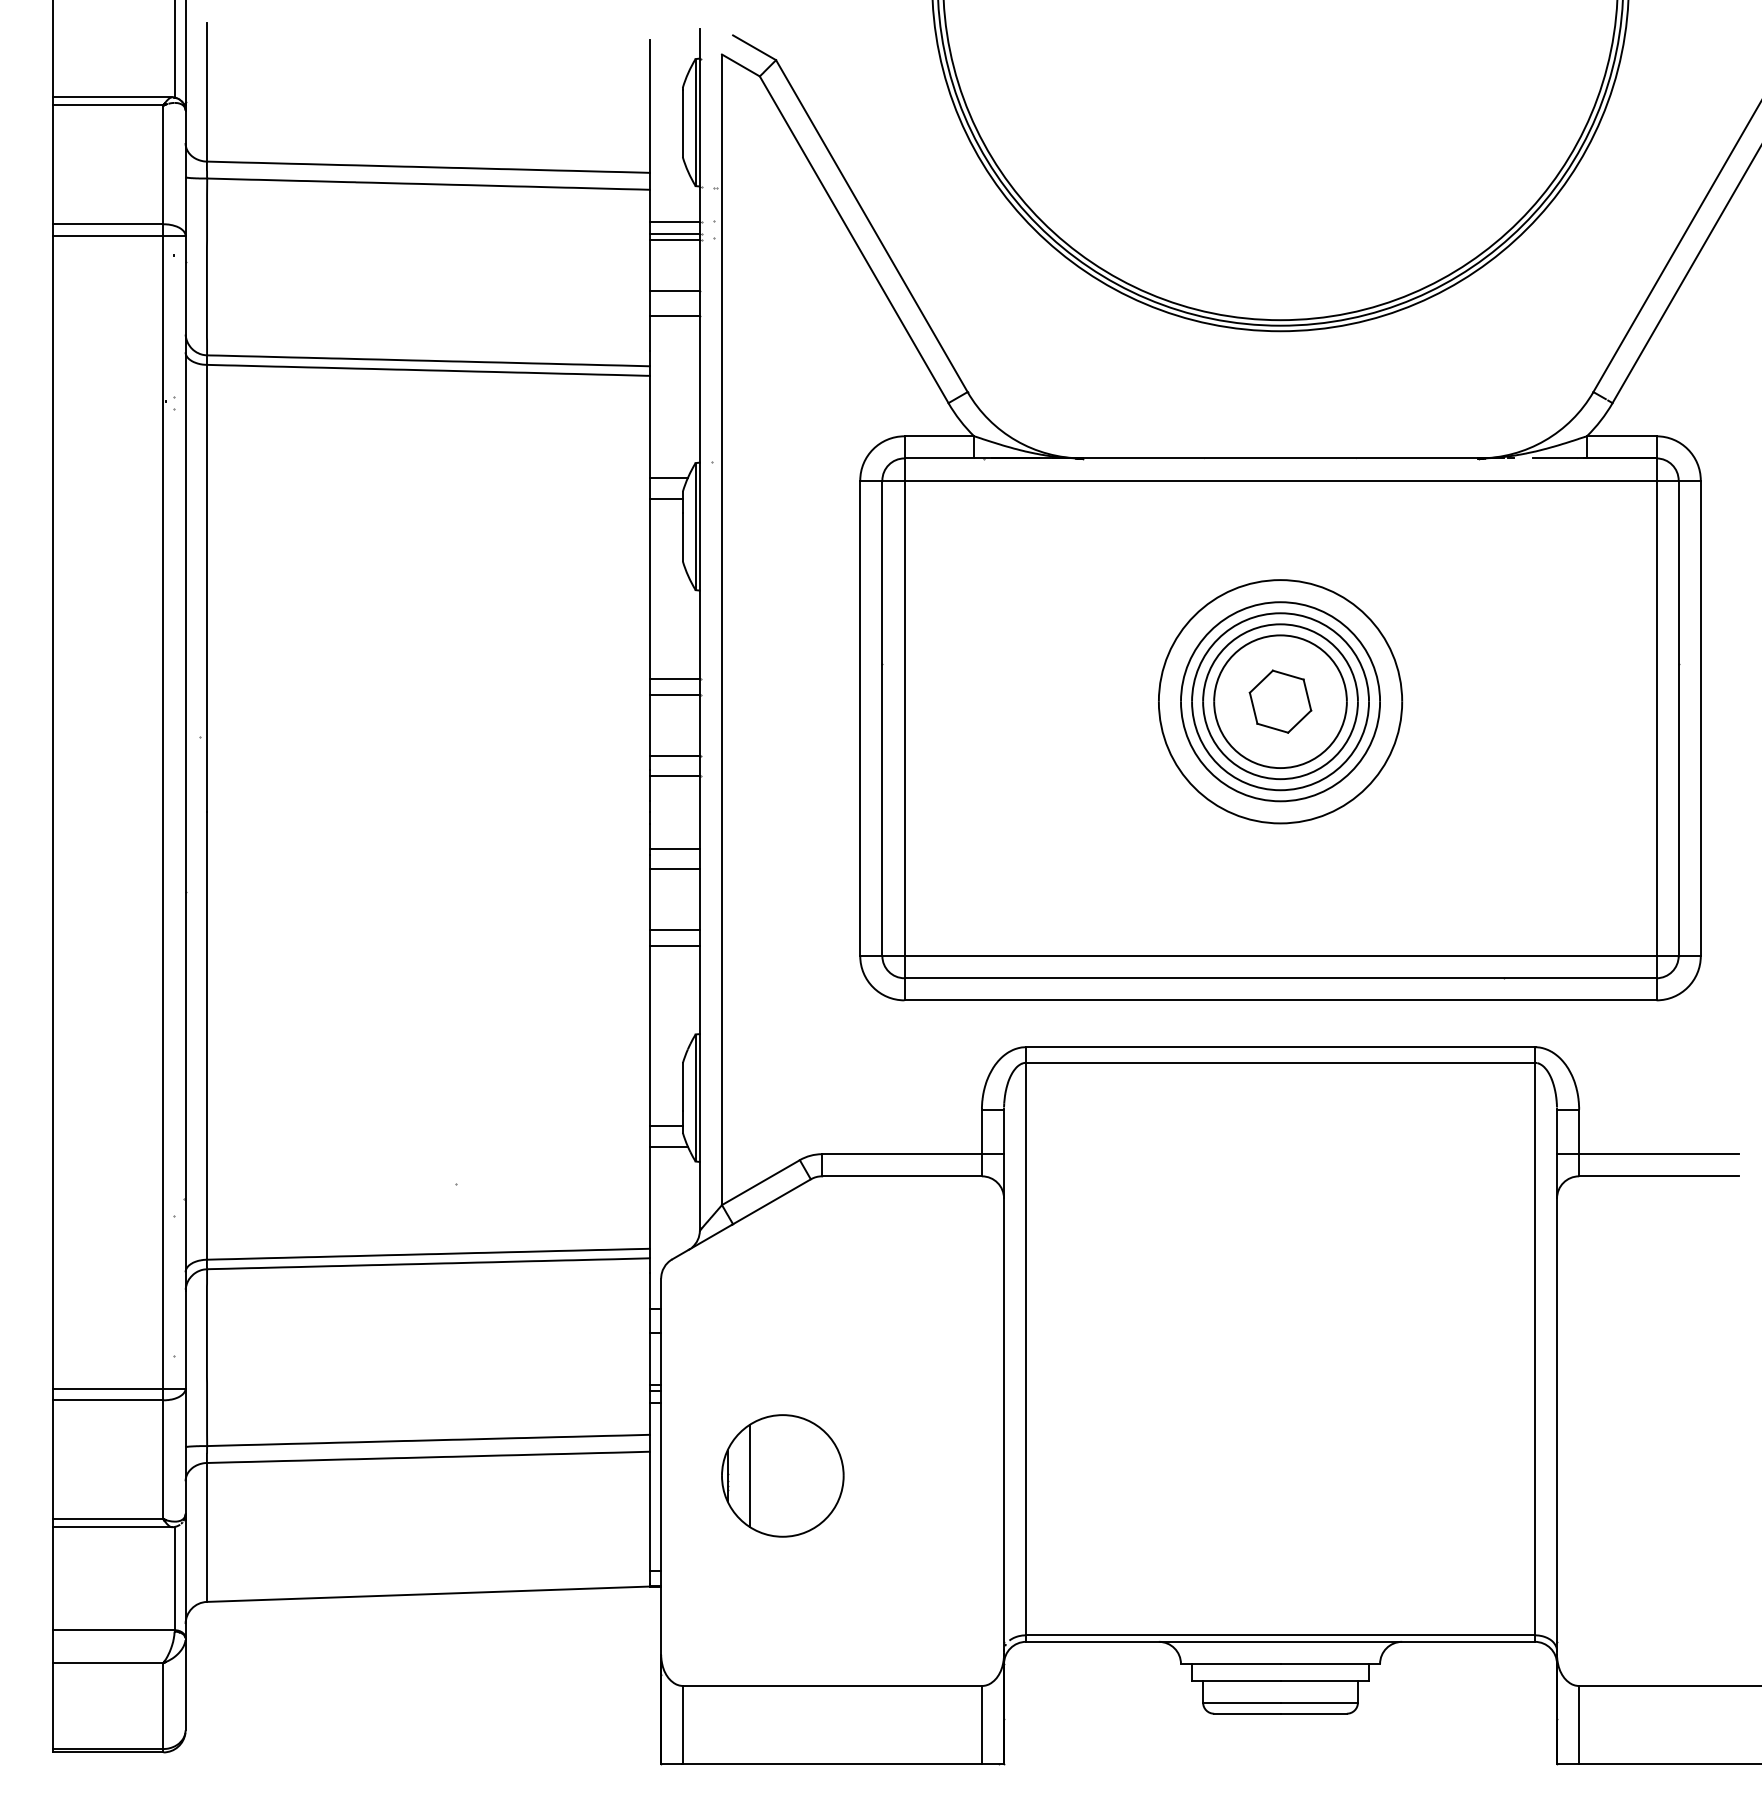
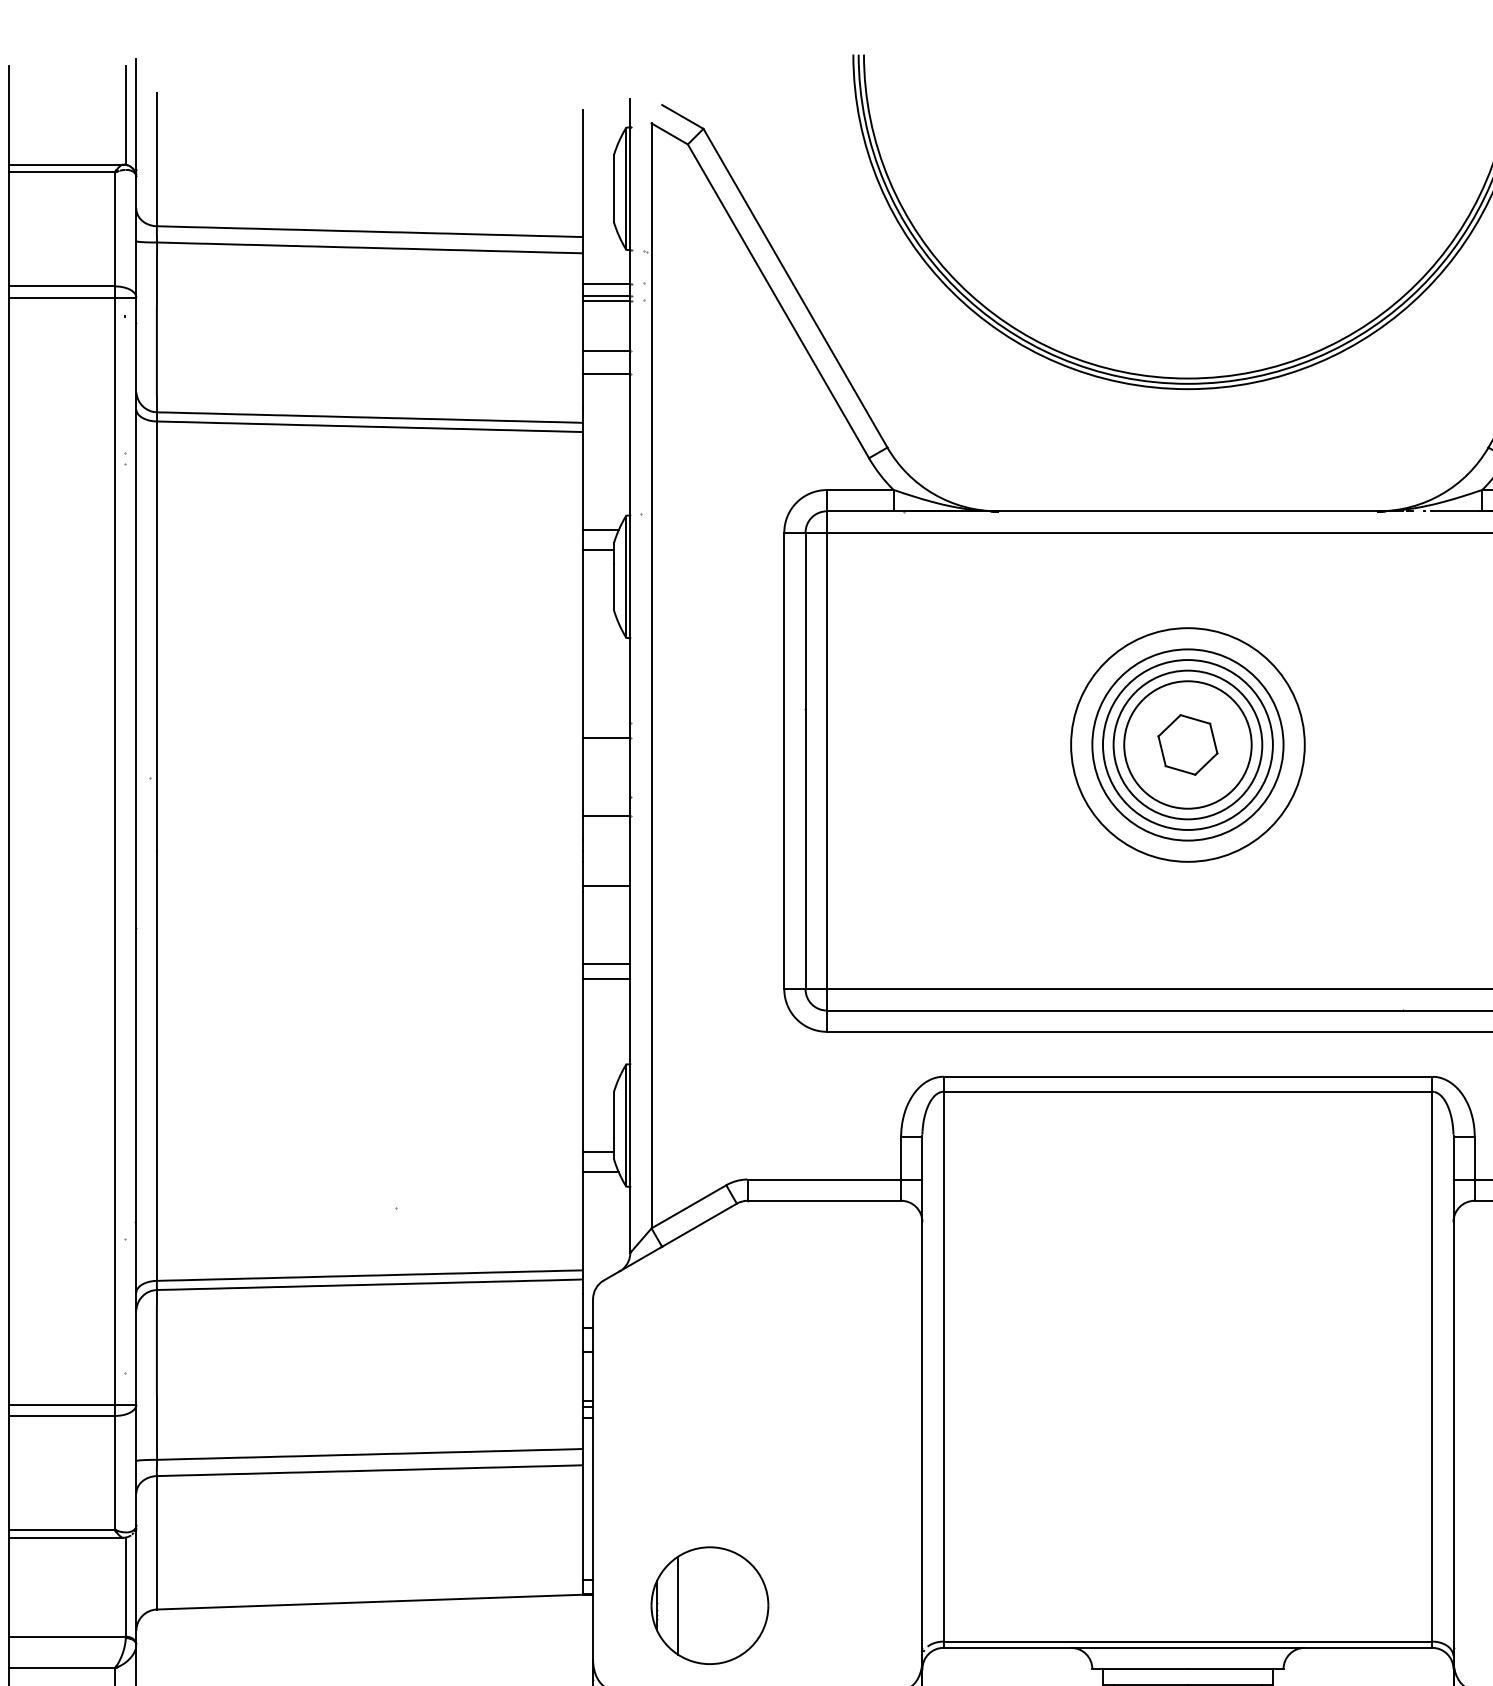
line: (674, 678) -> (605, 722), removed
line: (674, 756) -> (605, 797), removed
line: (674, 868) -> (605, 905), removed
part: (782, 1475) -> (709, 1605), moved

